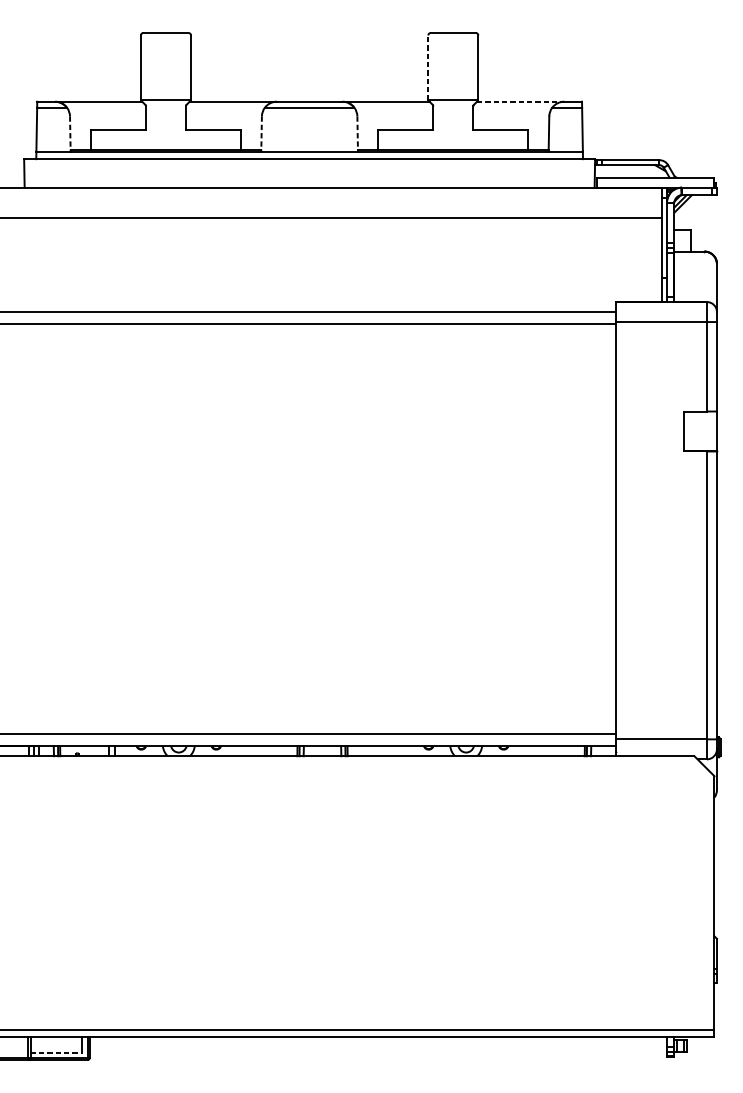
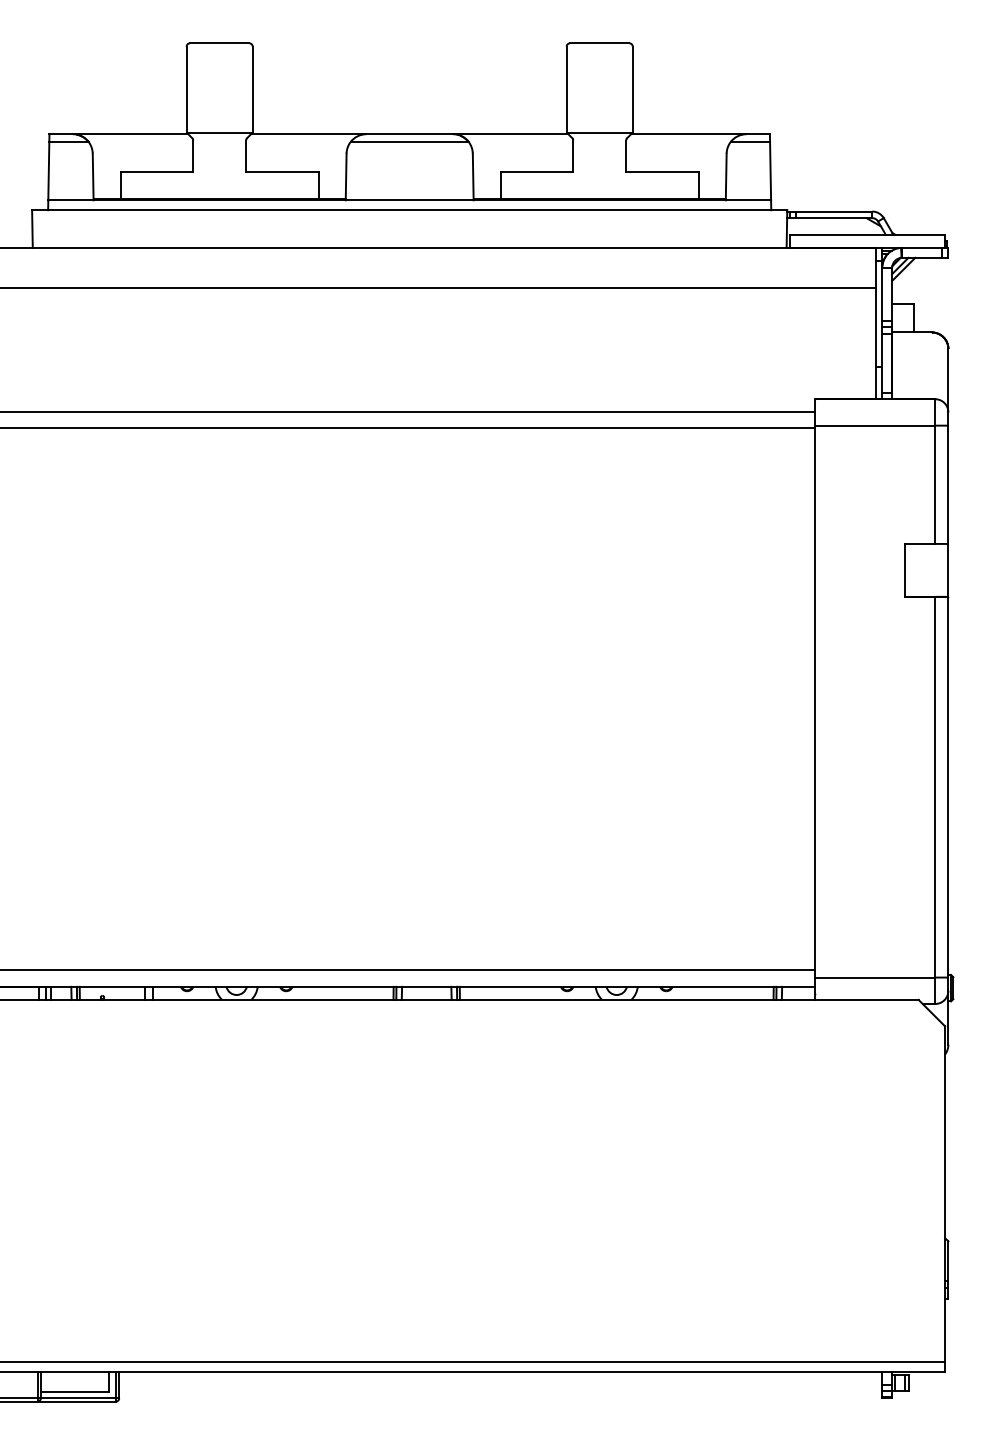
line: (428, 67) -> (566, 89), dashed -> solid
line: (520, 101) -> (688, 134), dashed -> solid
line: (70, 134) -> (93, 177), dashed -> solid
line: (261, 134) -> (346, 177), dashed -> solid
line: (357, 134) -> (473, 177), dashed -> solid
line: (56, 1052) -> (75, 1391), dashed -> solid

